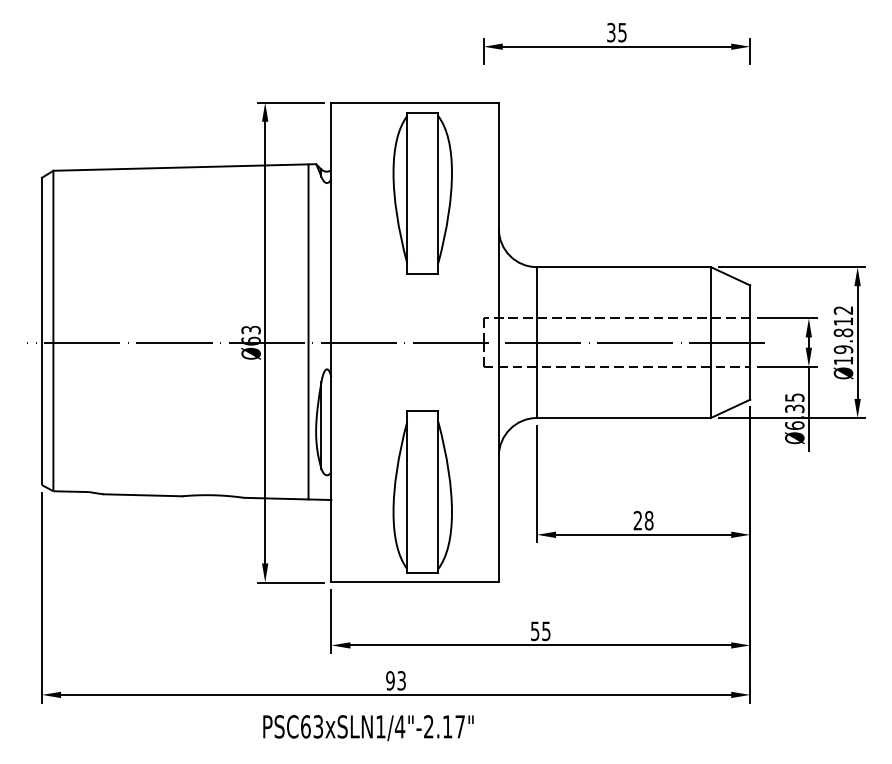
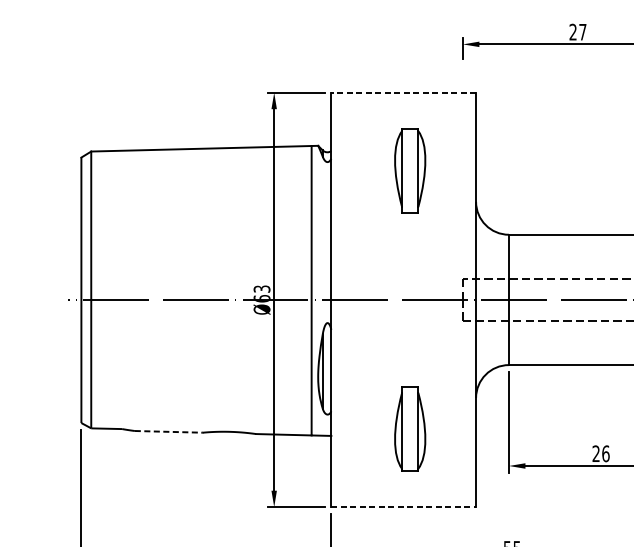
text: (616, 32) -> (577, 32), 35 -> 27
line: (415, 102) -> (404, 92), solid -> dashed
part: (422, 193) -> (410, 171), size x0.6
part: (422, 491) -> (410, 428), size x0.6
line: (143, 495) -> (169, 432), solid -> dashed
text: (648, 520) -> (605, 453), 28 -> 26
line: (415, 582) -> (404, 507), solid -> dashed

